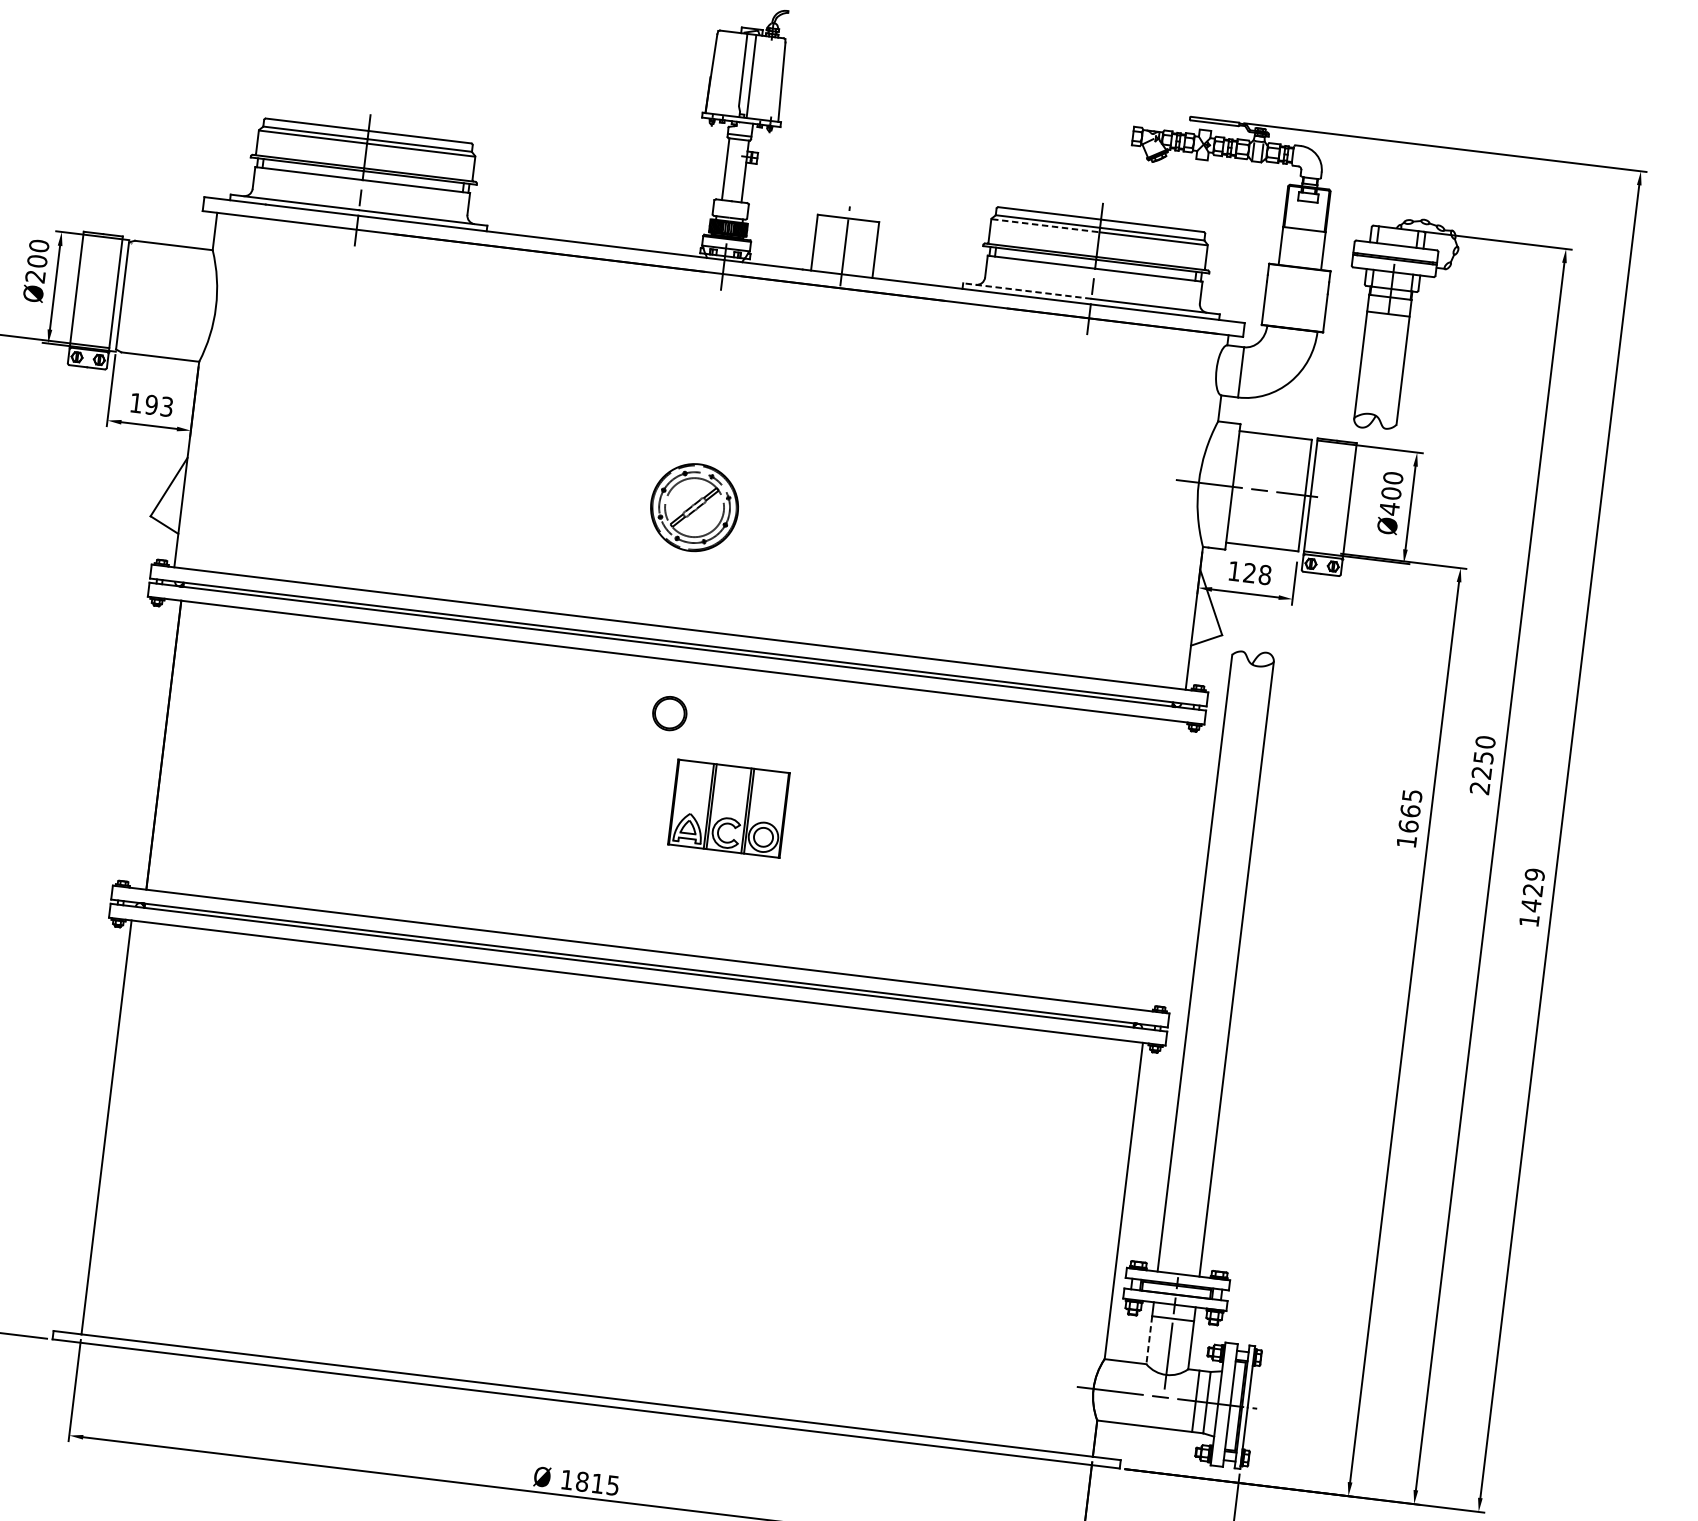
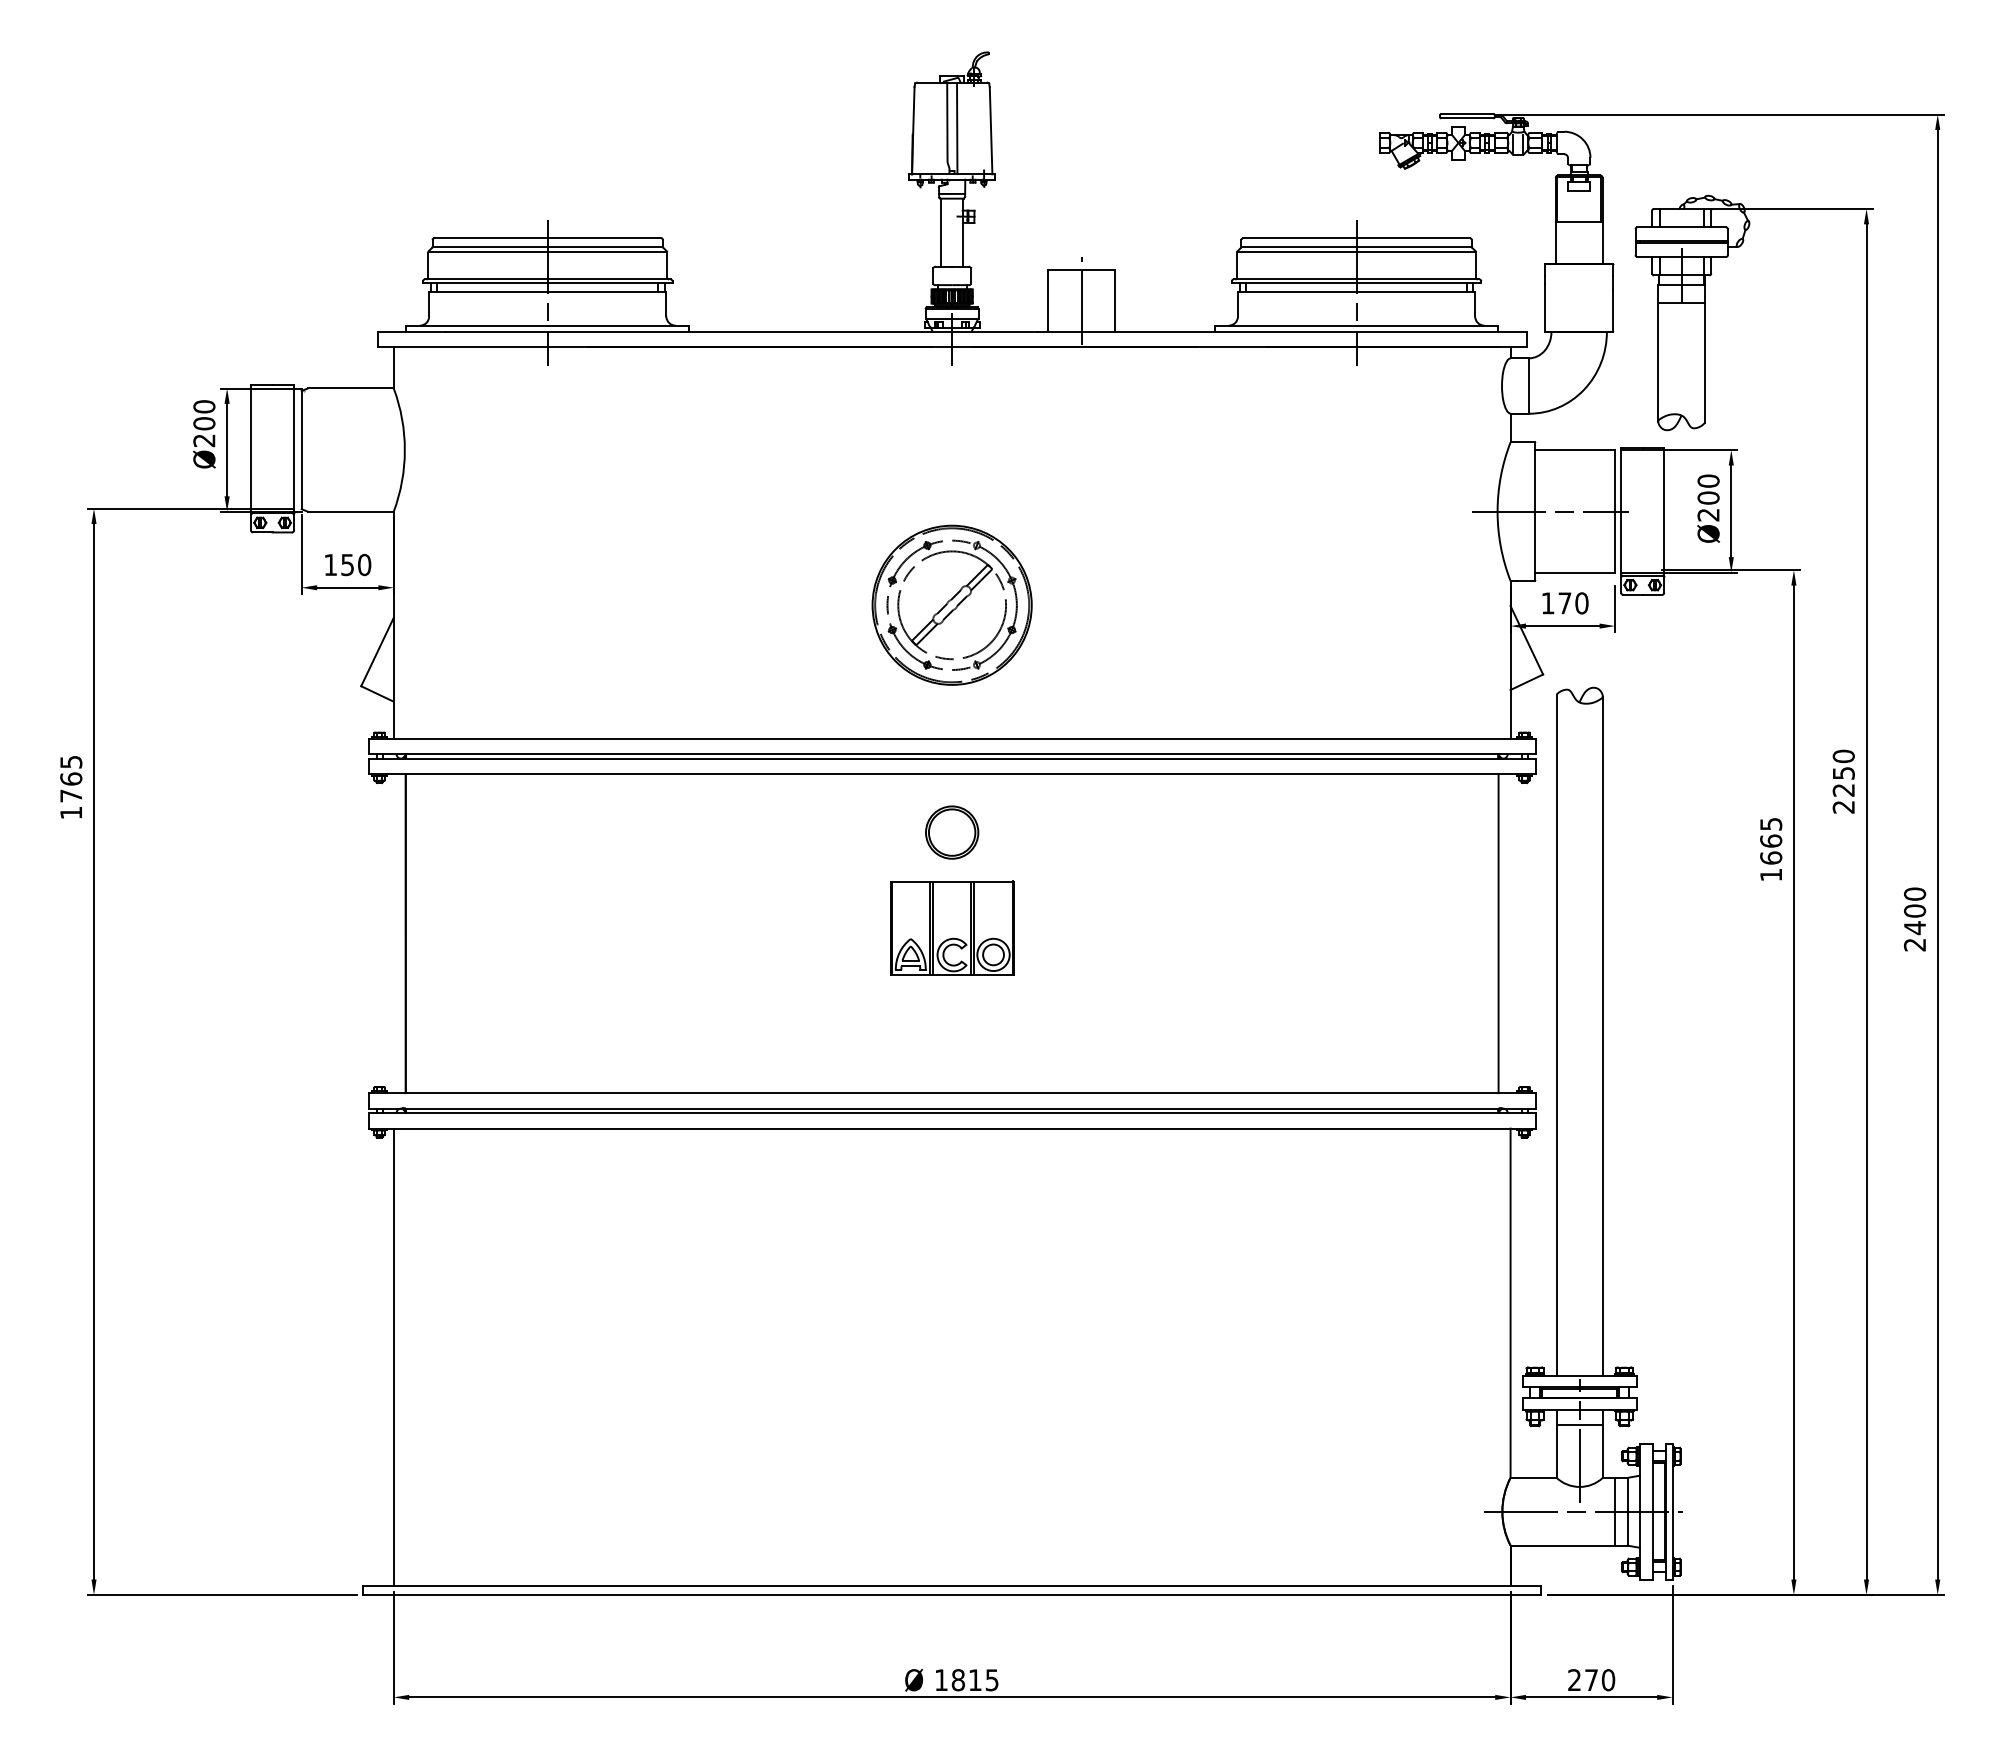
line: (1046, 226) -> (1297, 252), dashed -> solid
line: (1027, 290) -> (1285, 325), dashed -> solid
text: (159, 405) -> (356, 564), 193 -> 150
part: (694, 506) -> (951, 604), size x1.67
text: (1389, 509) -> (1708, 515), Ø400 -> Ø200
text: (1257, 574) -> (1573, 603), 128 -> 170
part: (670, 713) -> (952, 832), size x1.43
part: (729, 808) -> (952, 927), moved
line: (1153, 864) -> (1498, 933), added
text: (1531, 897) -> (1914, 919), 1429 -> 2400
line: (1149, 1340) -> (1556, 1451), dashed -> solid

